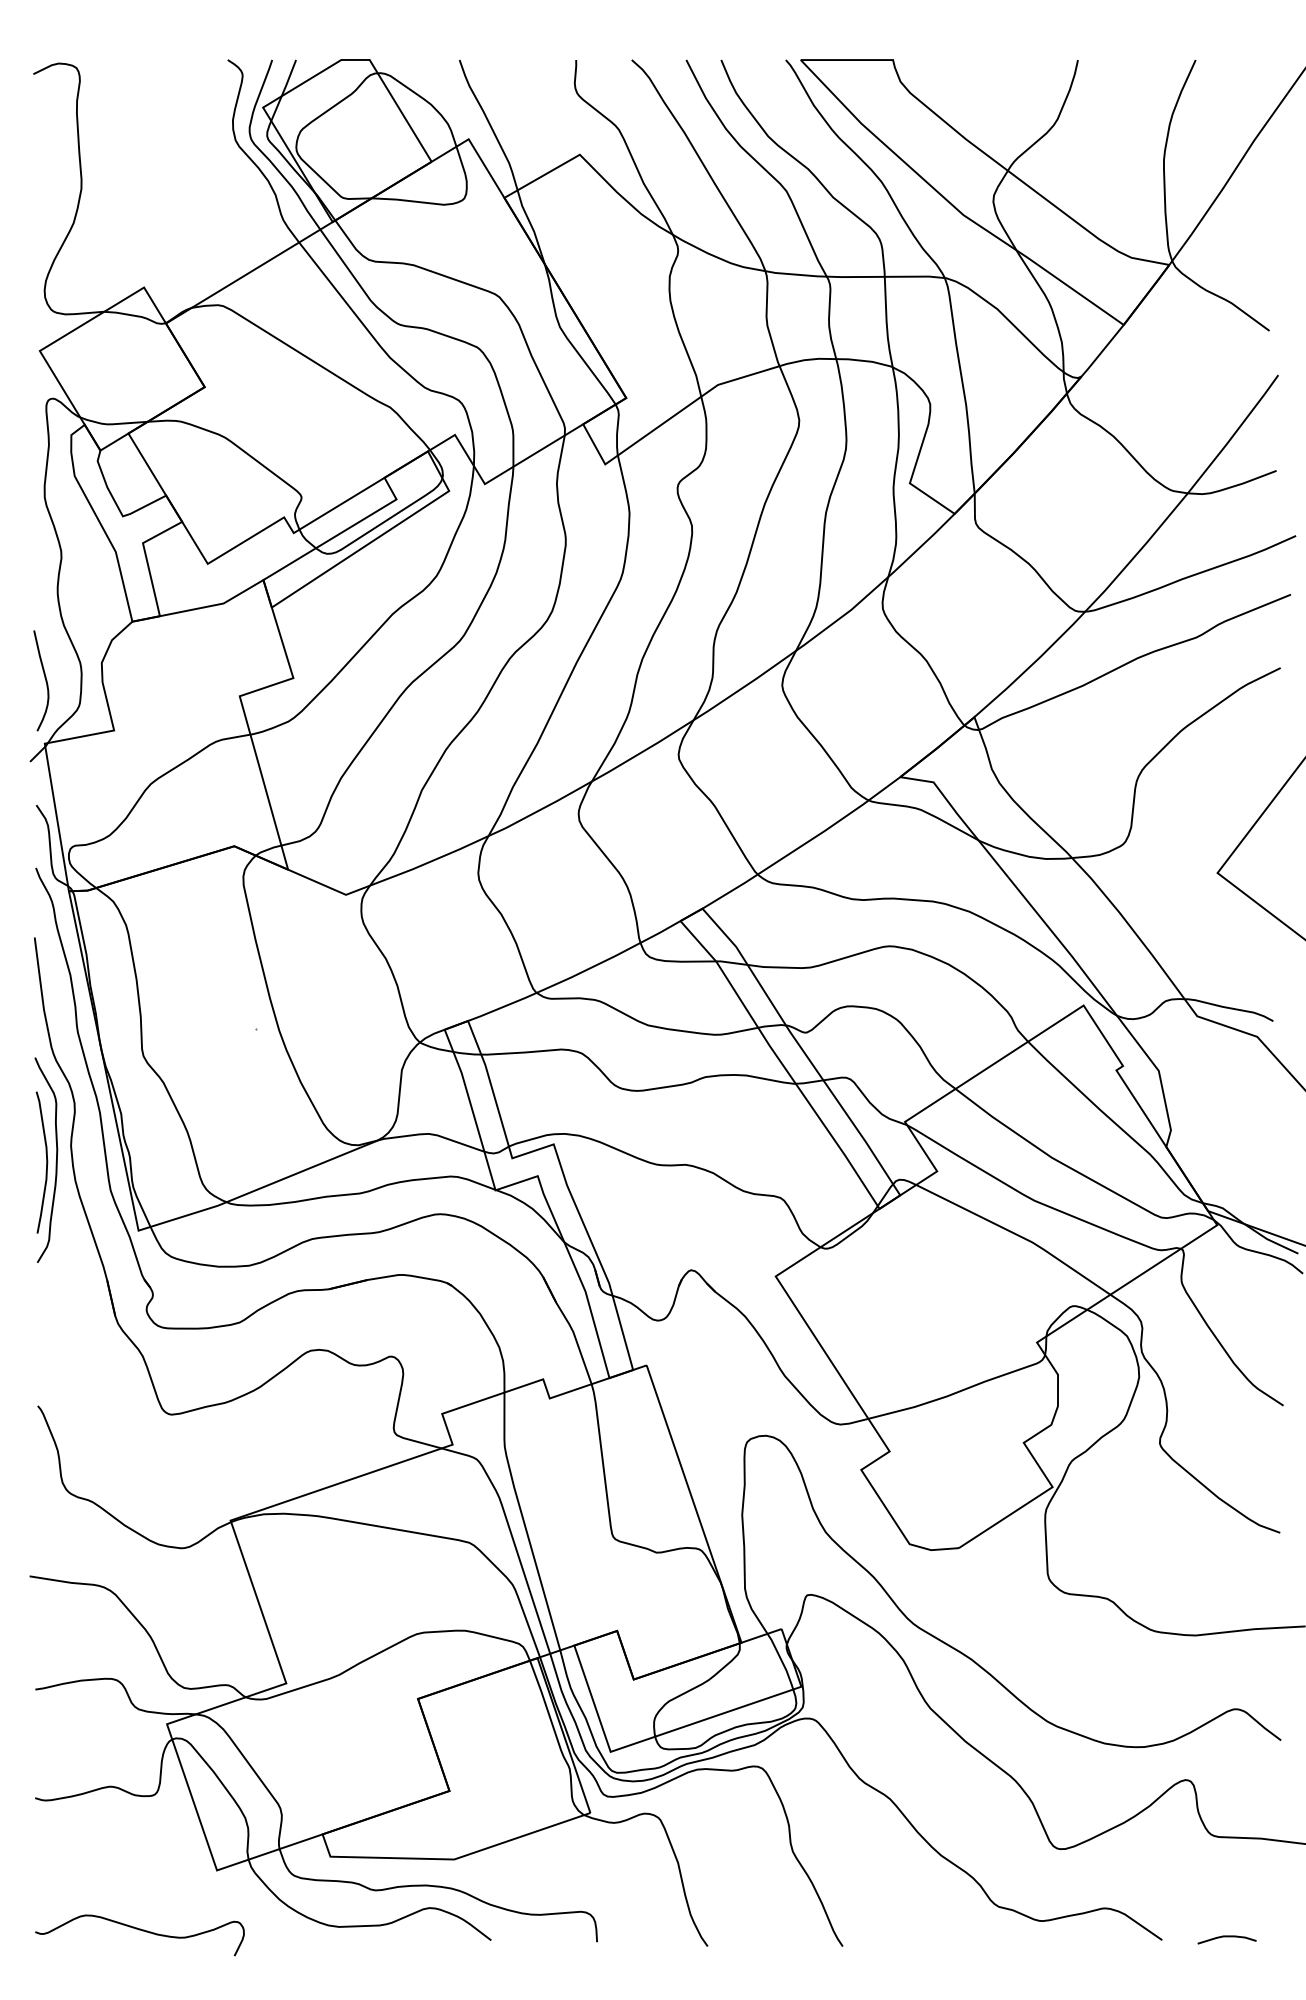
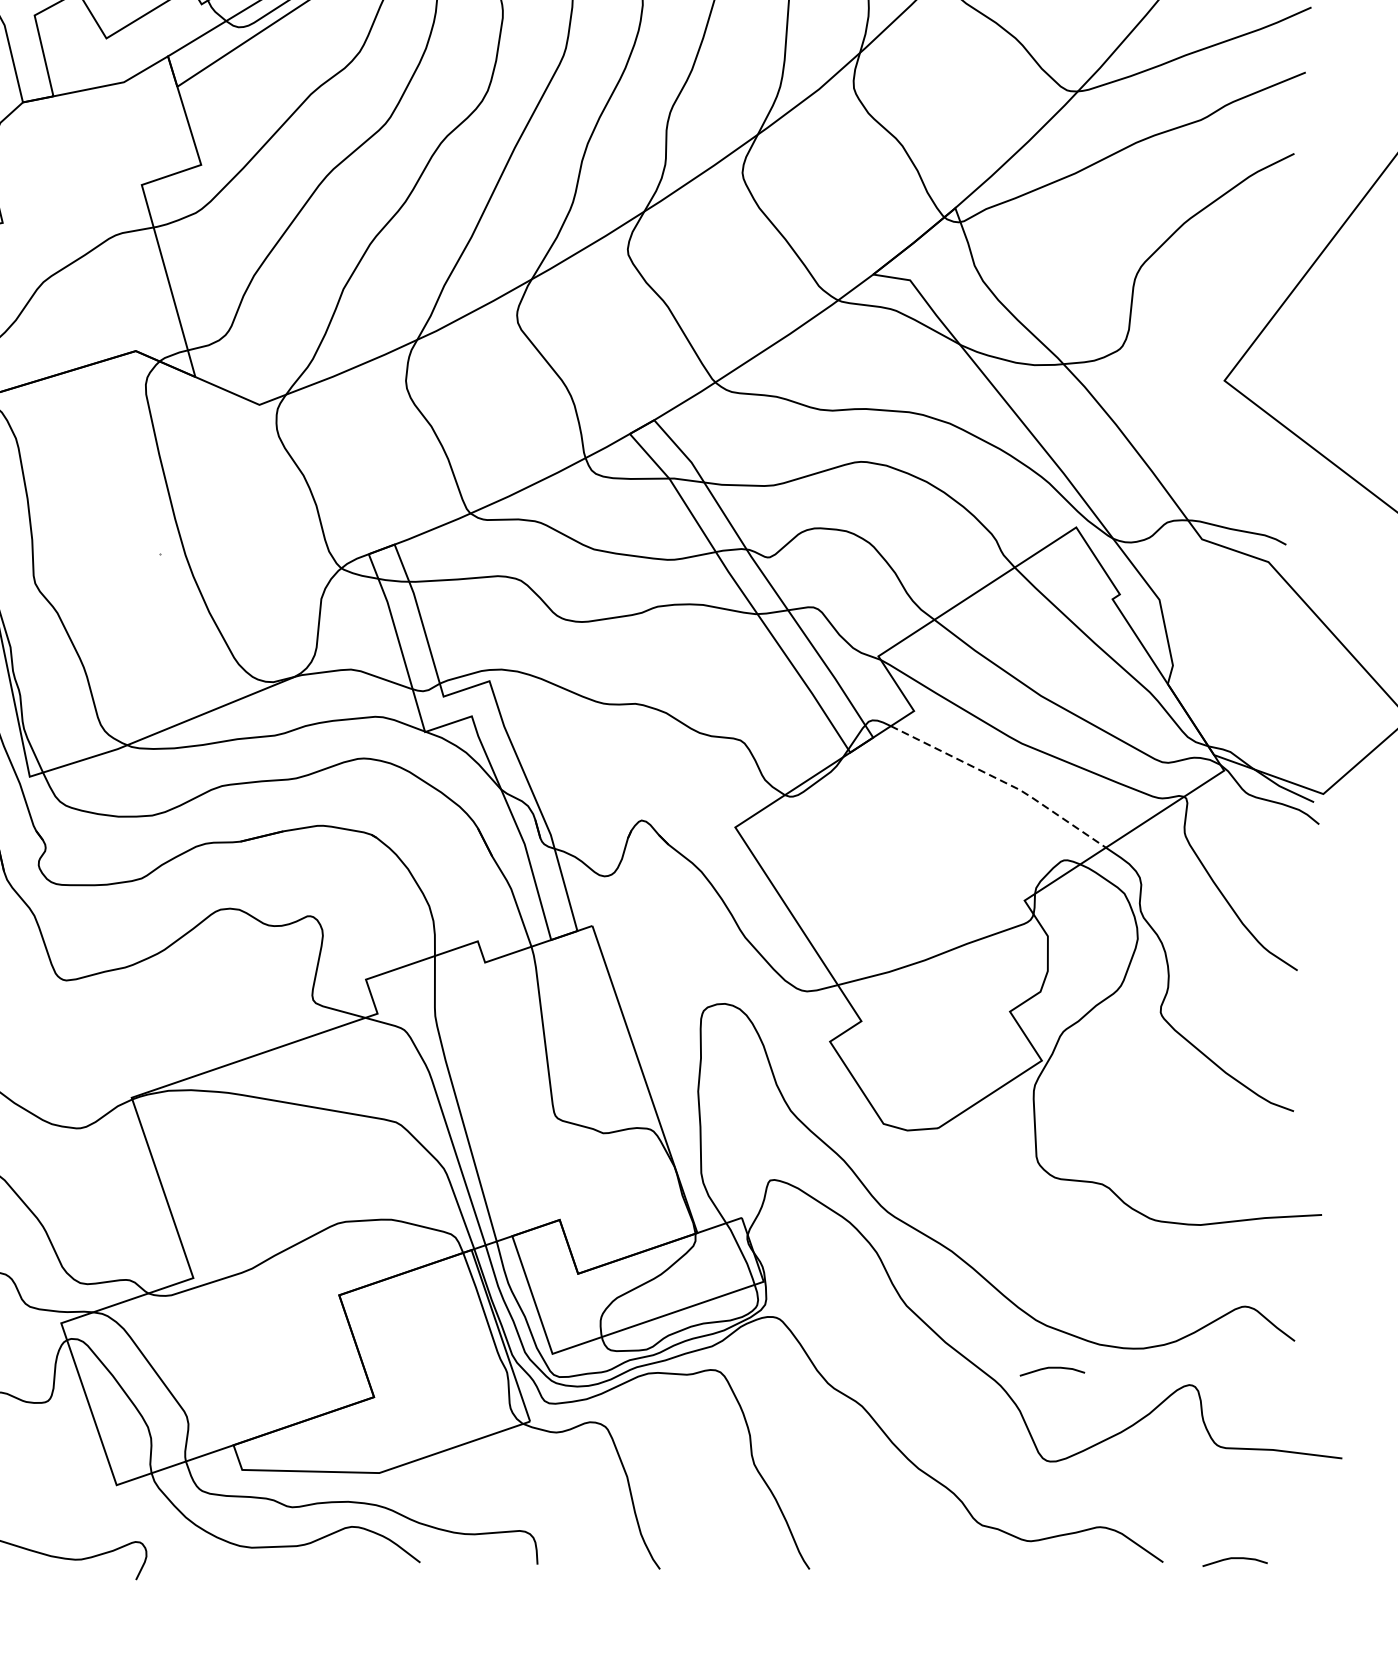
line: (1018, 1235) -> (1004, 782), solid -> dashed
curve: (1061, 1765) -> (1051, 1368), added

